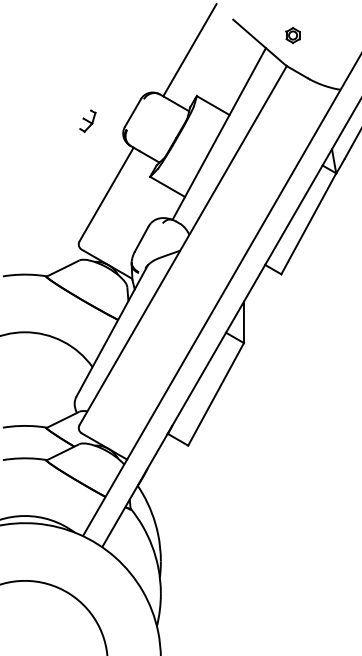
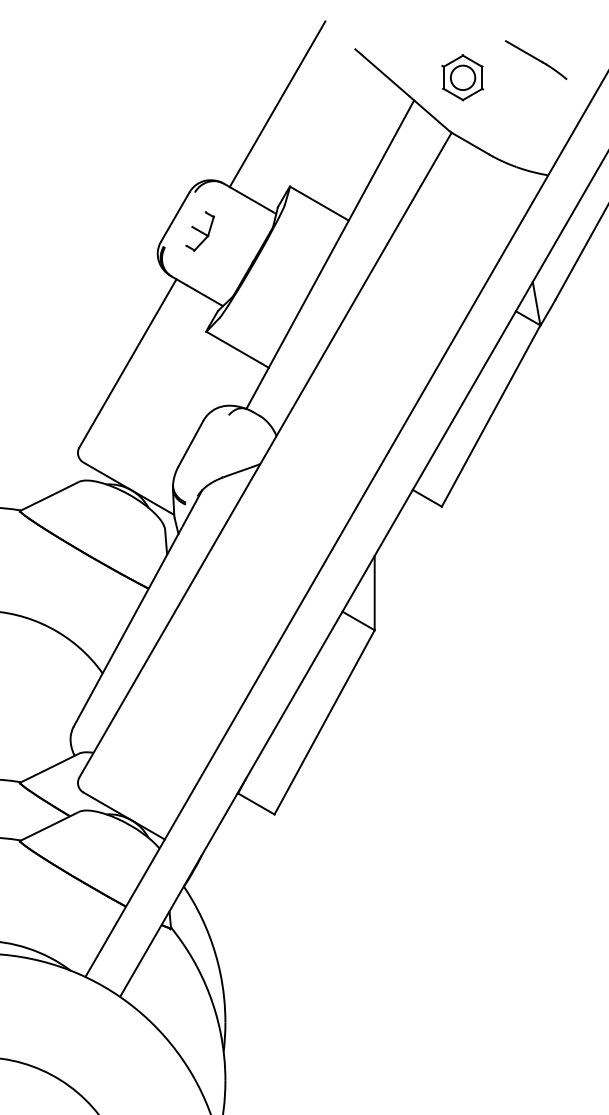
line: (333, 25) -> (535, 59), added
part: (292, 35) -> (461, 77), size x1.67
part: (87, 120) -> (199, 230), moved

